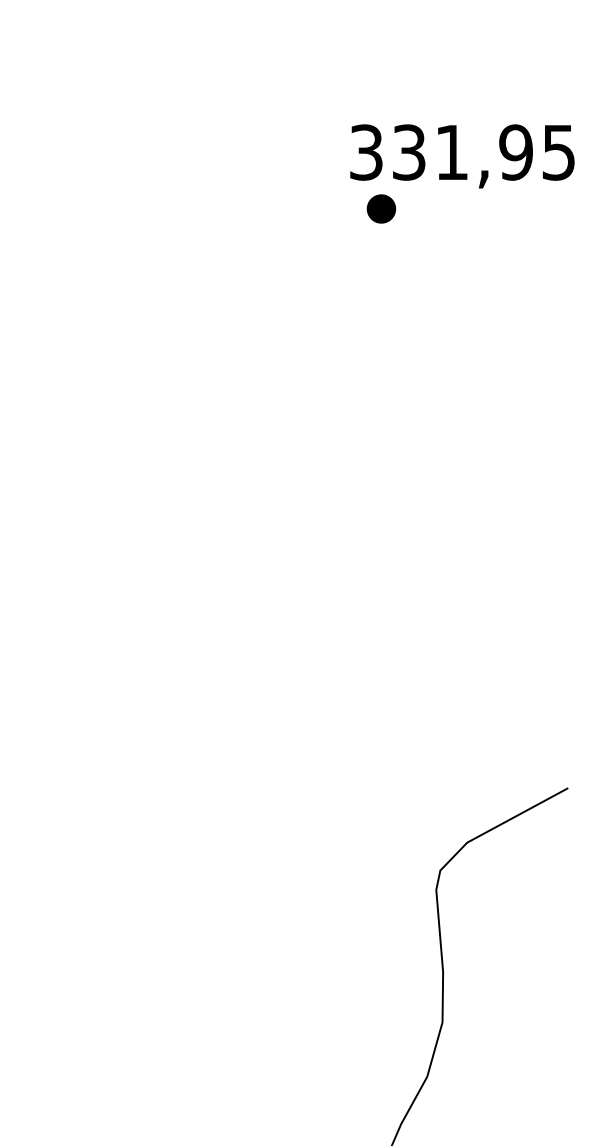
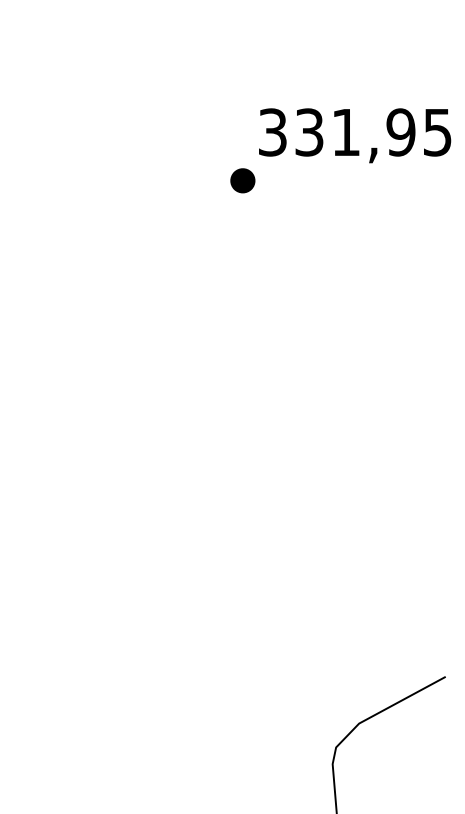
part: (381, 208) -> (242, 180), moved

